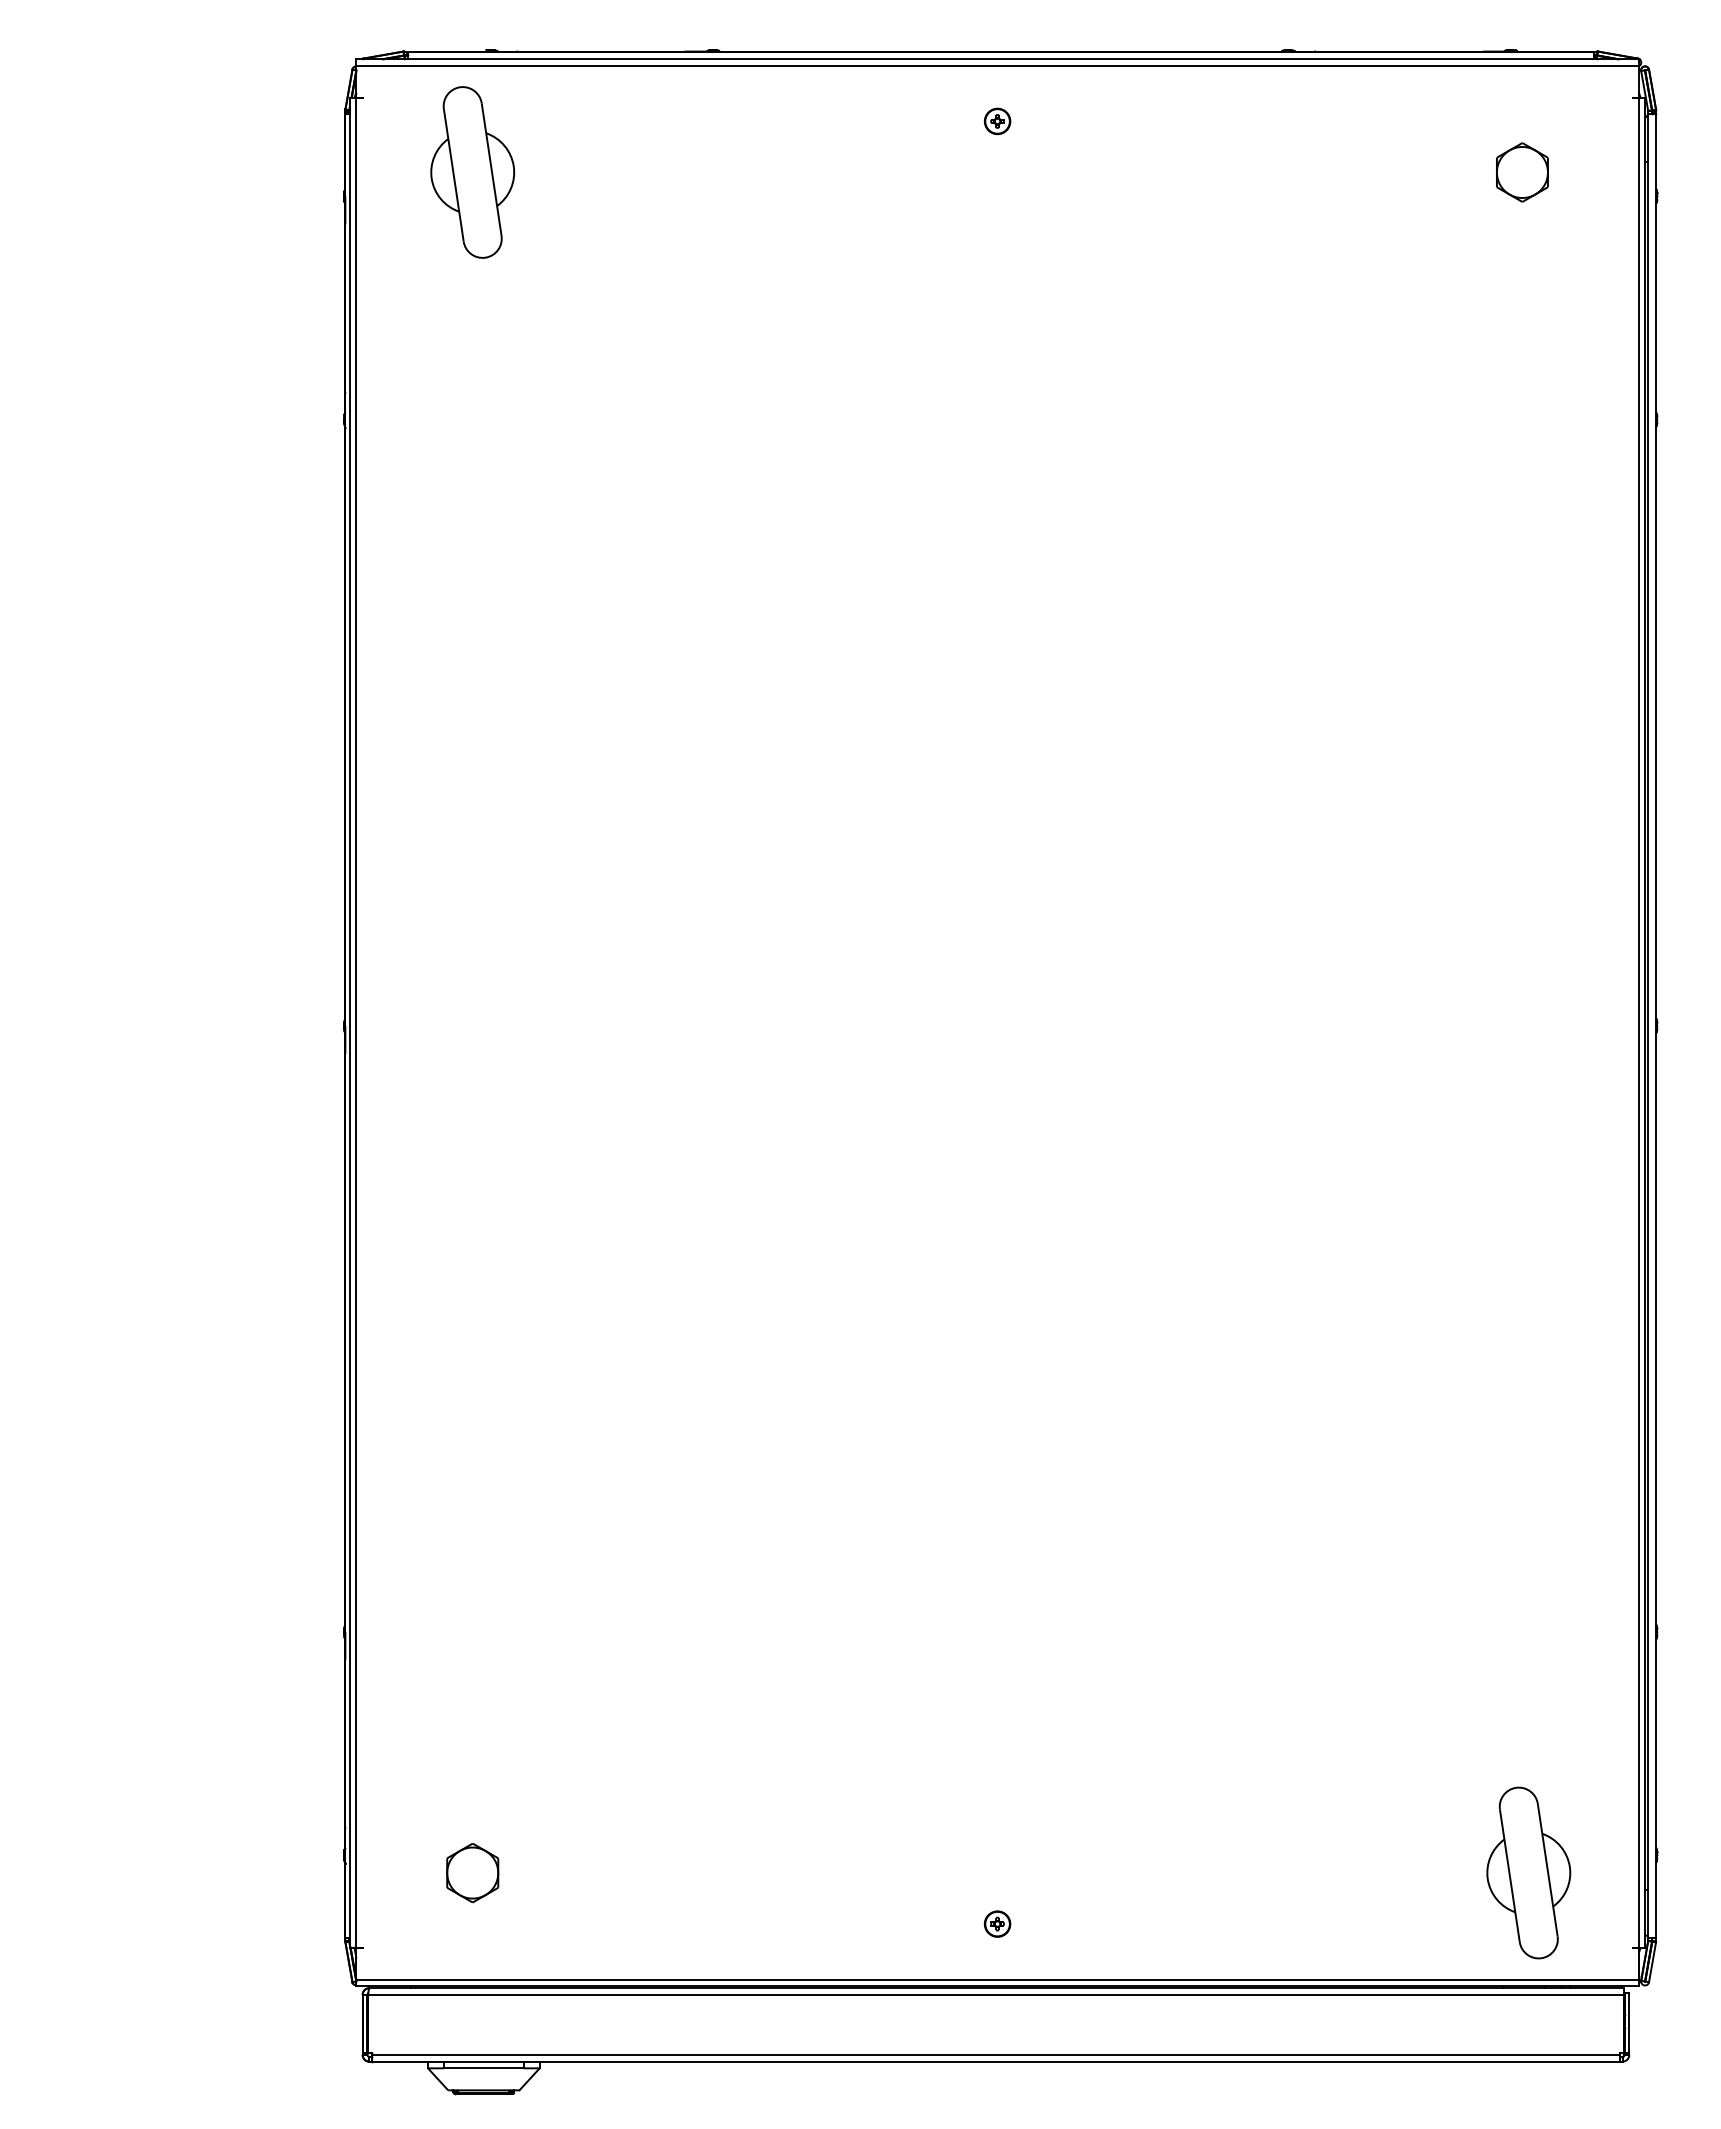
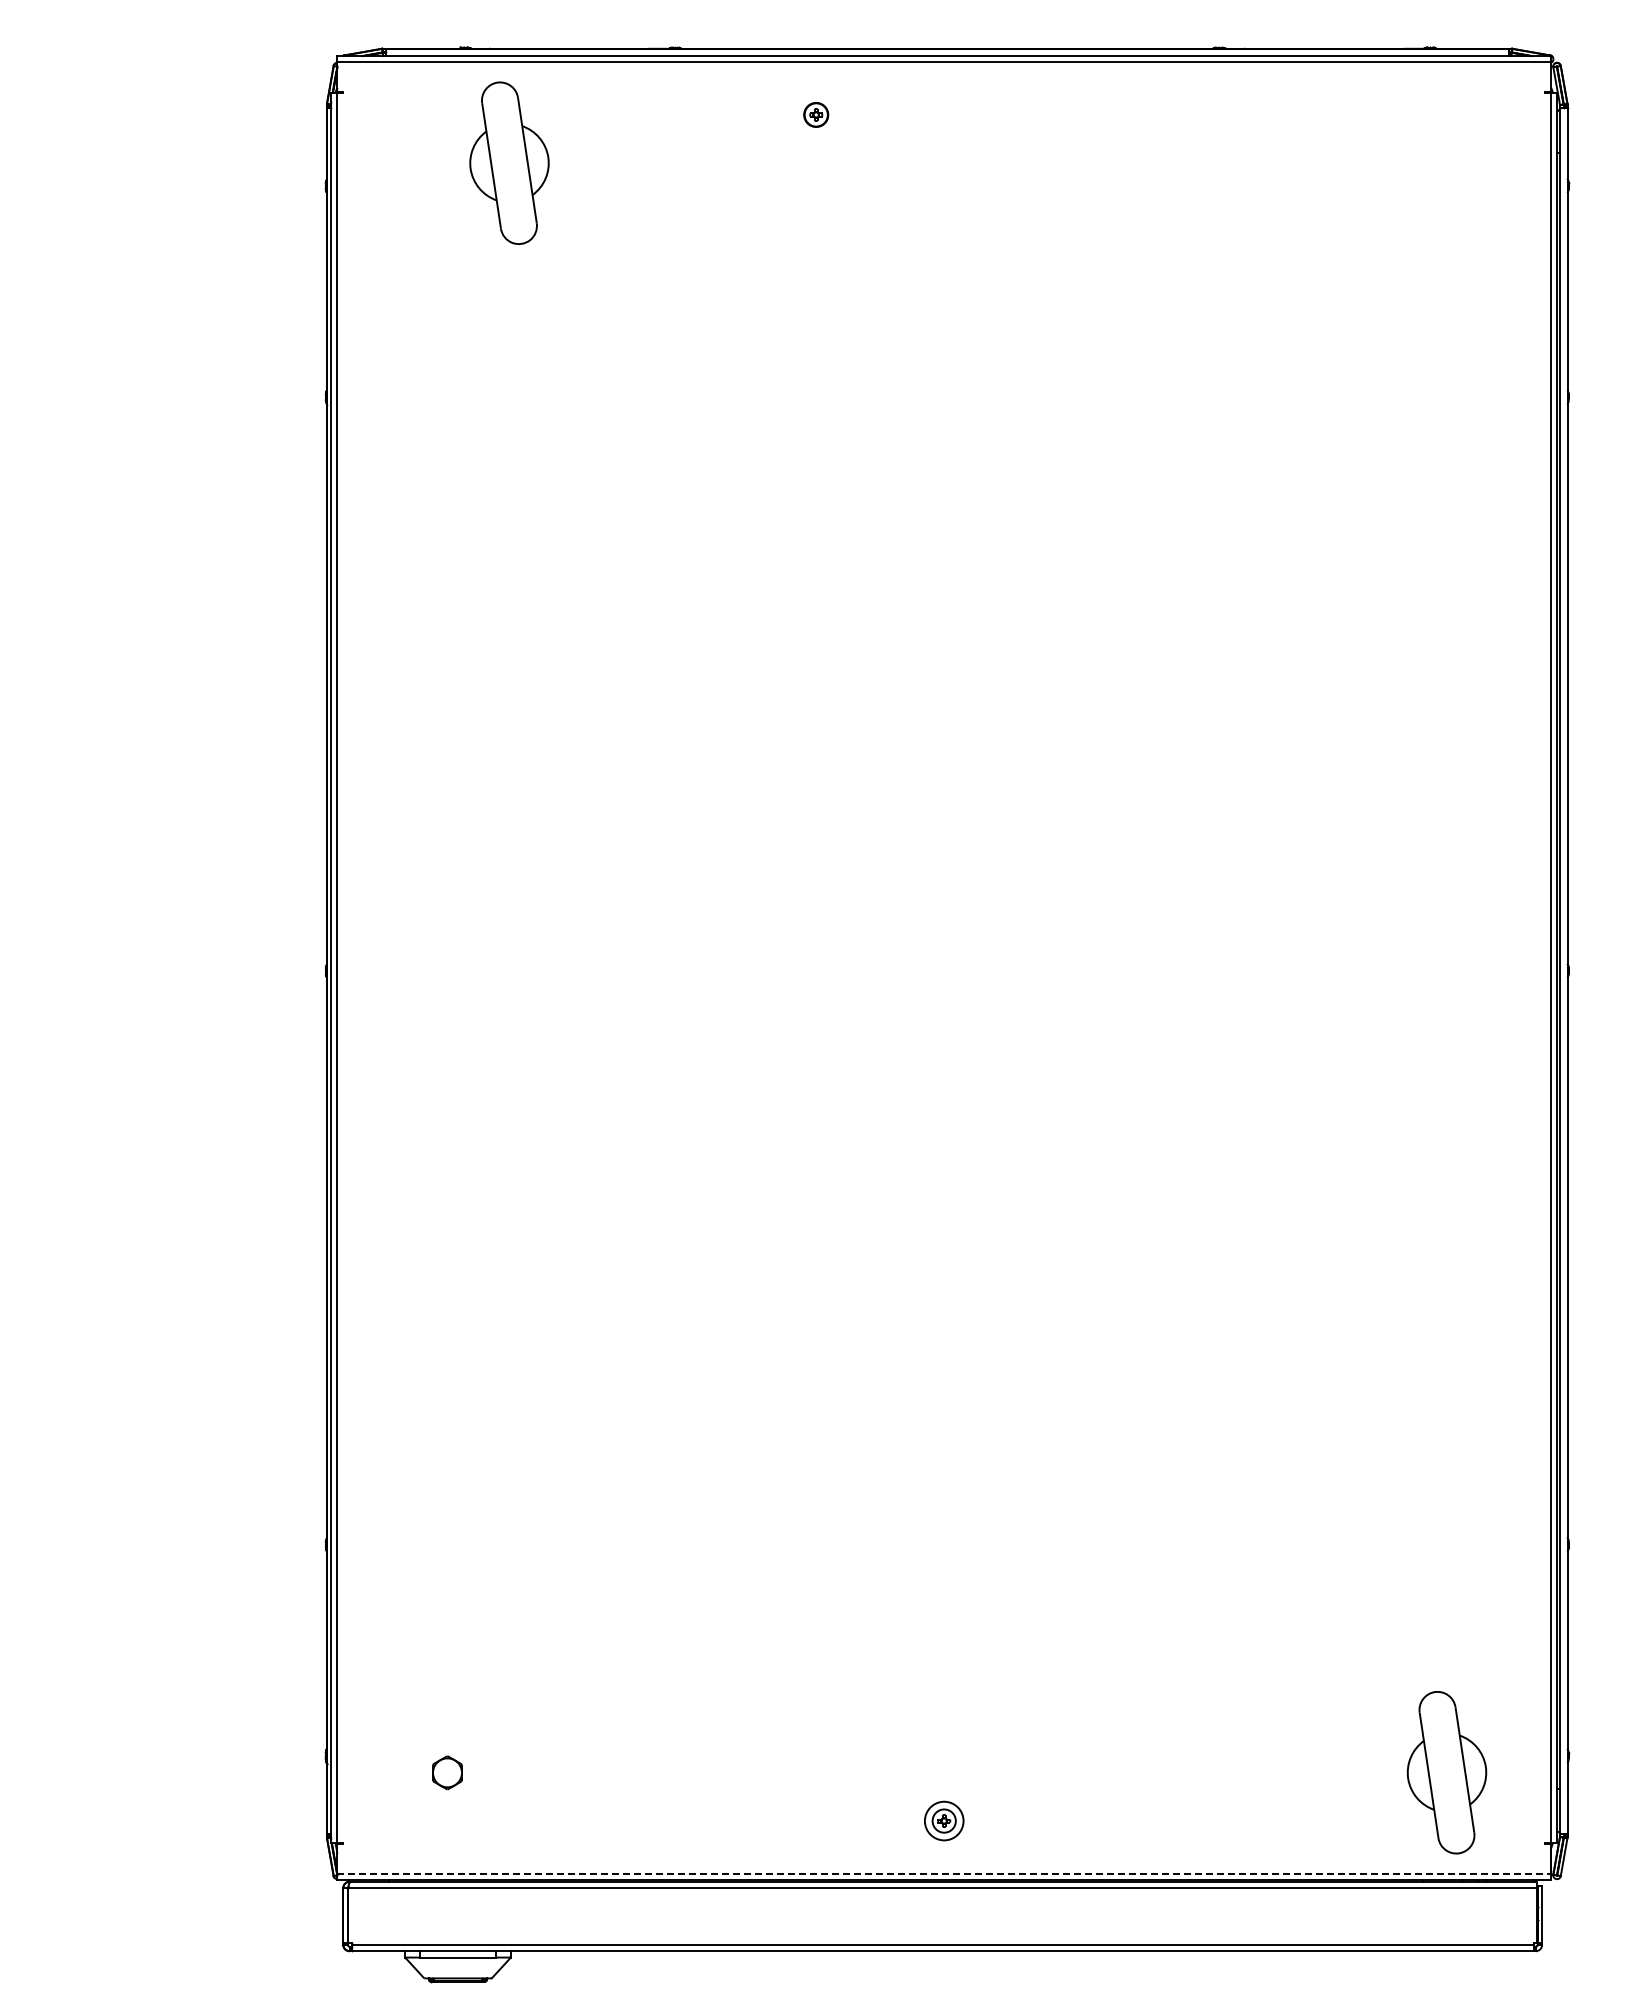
part: (997, 120) -> (816, 114), moved
part: (472, 171) -> (509, 162), moved
part: (1521, 171) -> (1440, 162), removed
part: (472, 1872) -> (447, 1772), size x0.6
circle: (997, 1923) -> (944, 1820), size x1.6
line: (997, 1979) -> (944, 1873), solid -> dashed

